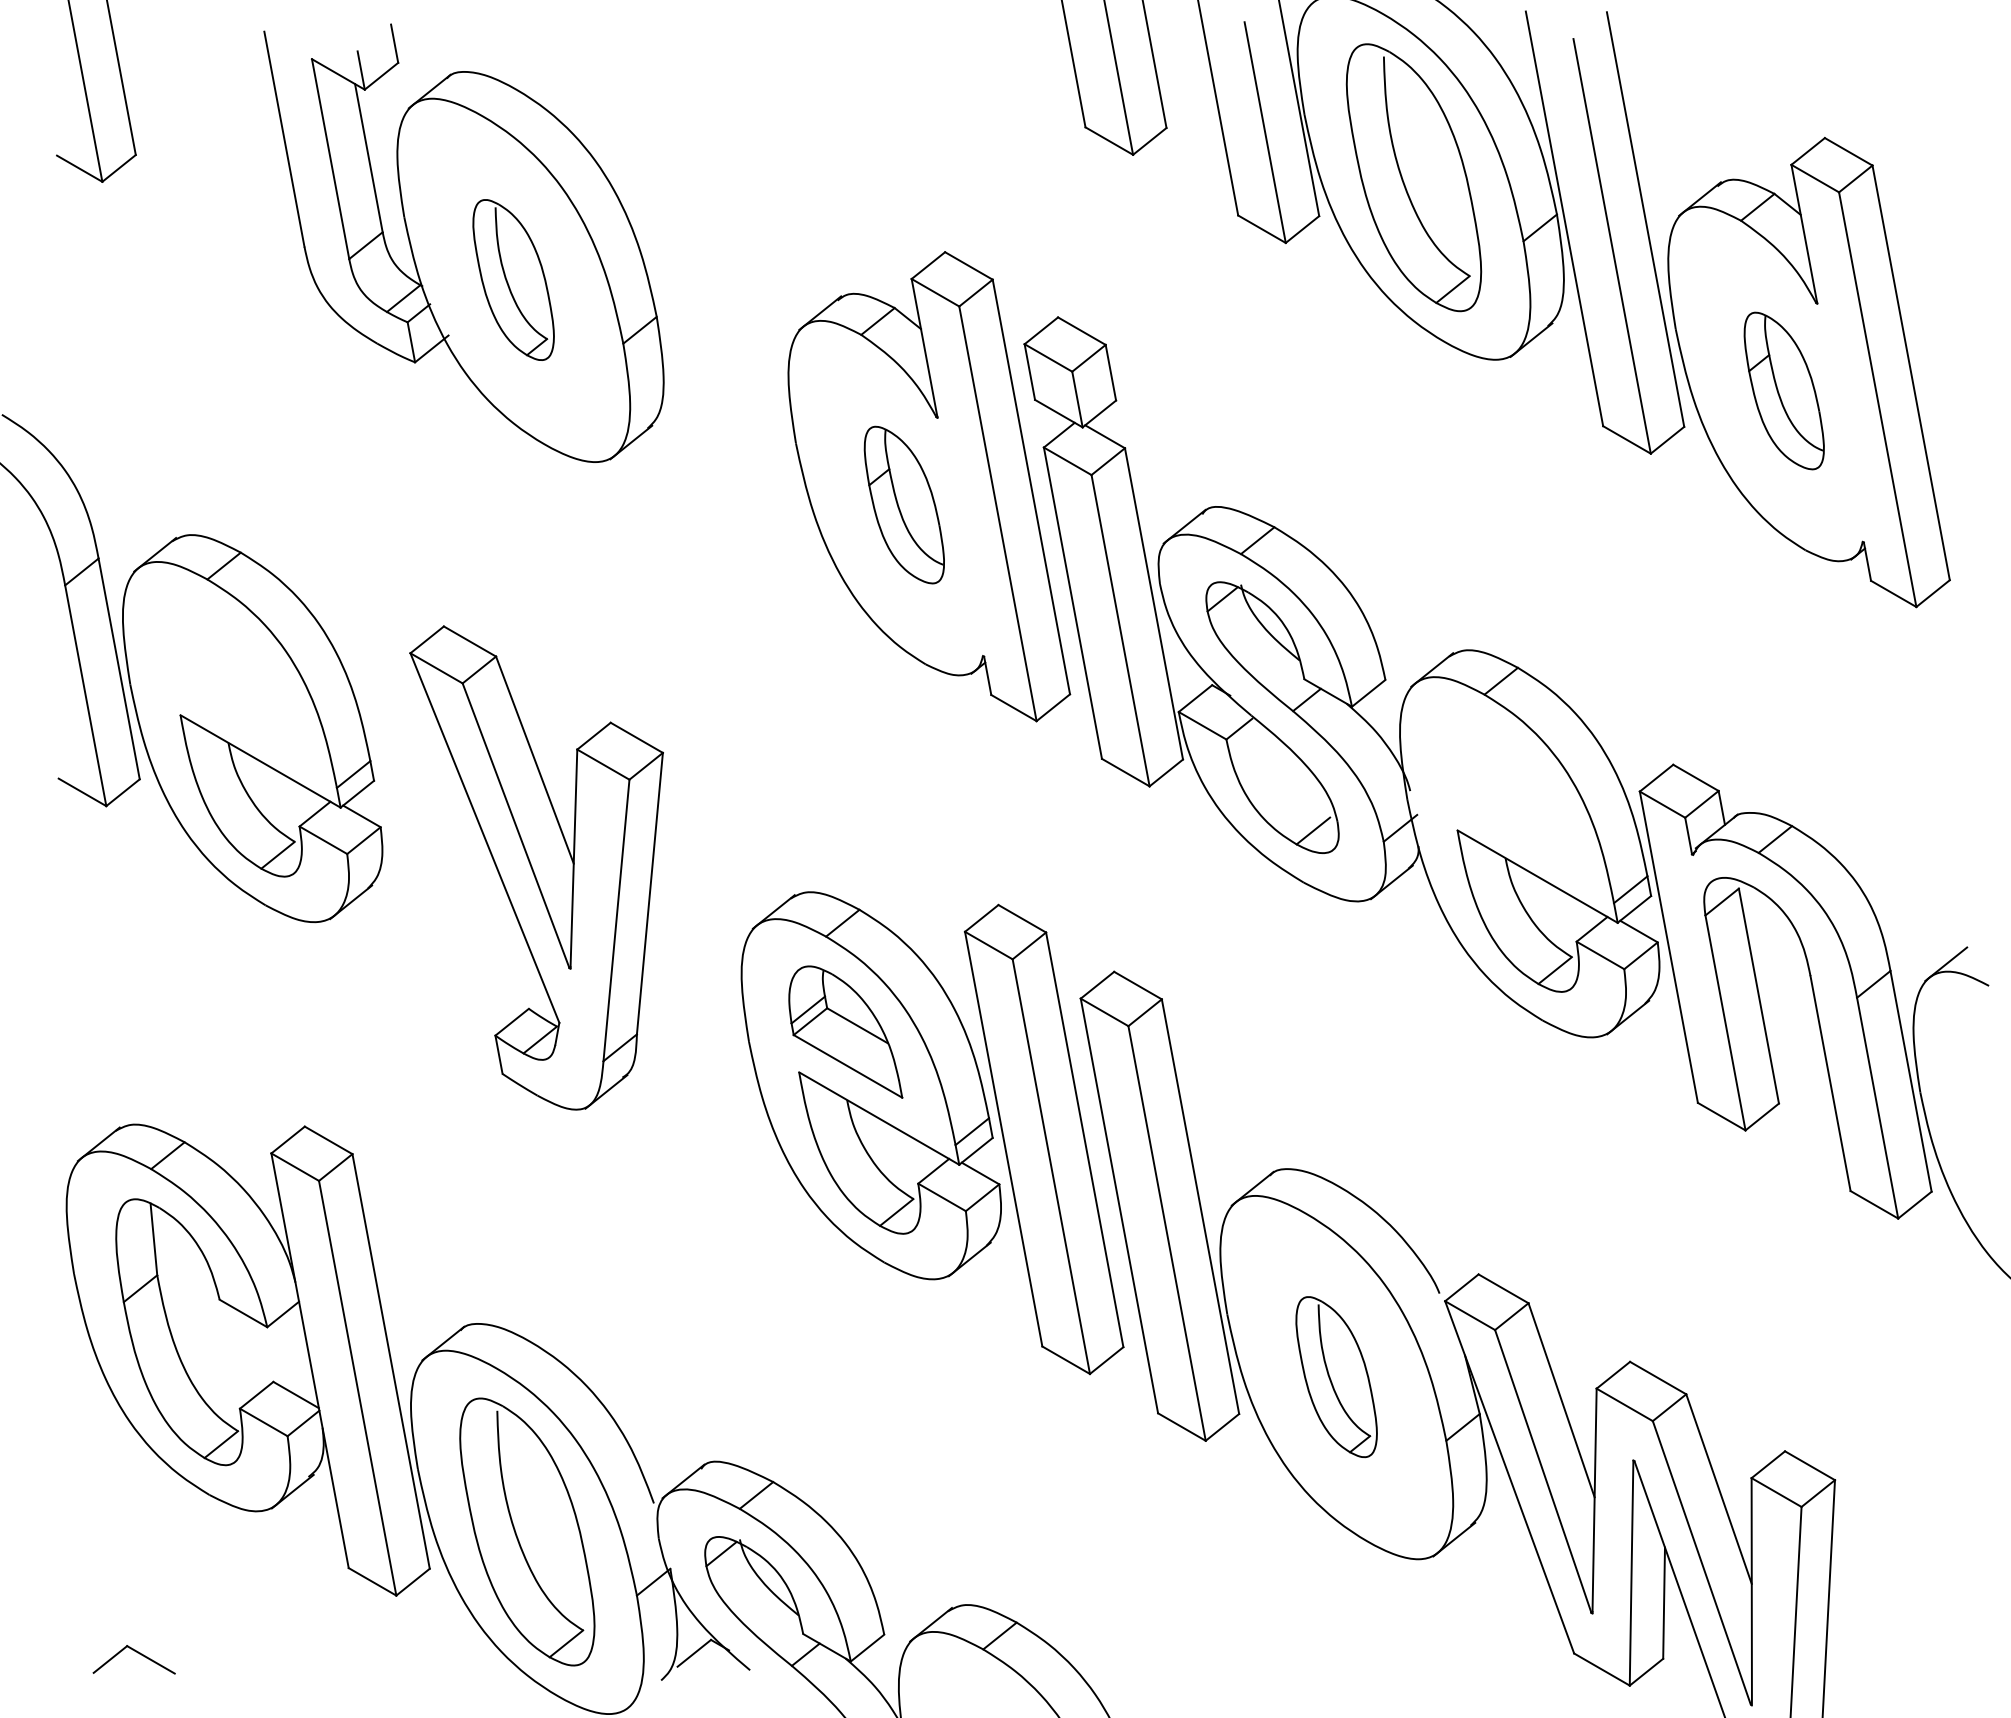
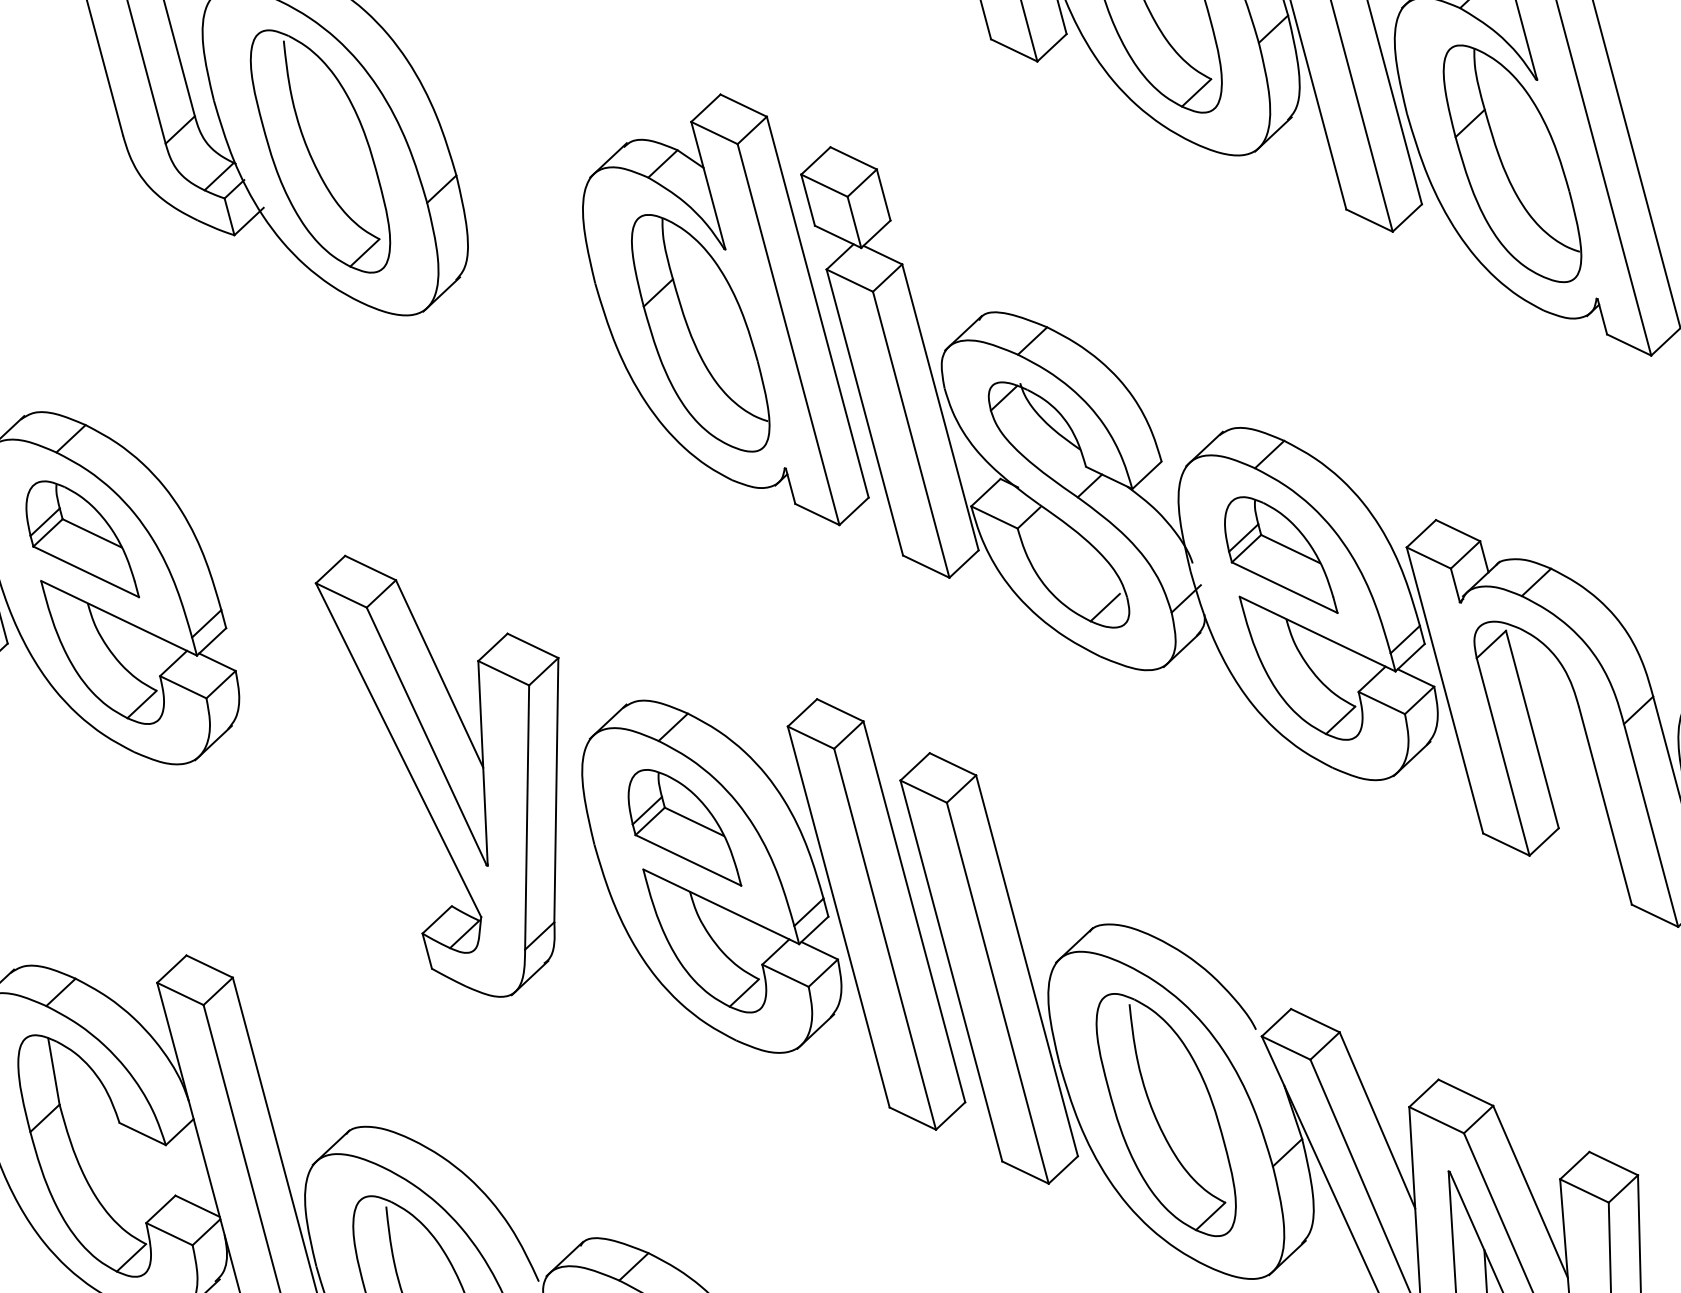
part: (513, 279) -> (320, 150), size x1.67
part: (1784, 390) -> (1512, 163), size x1.67
part: (904, 504) -> (700, 332), size x1.67
part: (226, 674) -> (81, 539), added
part: (1503, 789) -> (1279, 555), added
part: (536, 867) -> (448, 773), moved
part: (1336, 1376) -> (1165, 1114), size x1.67

